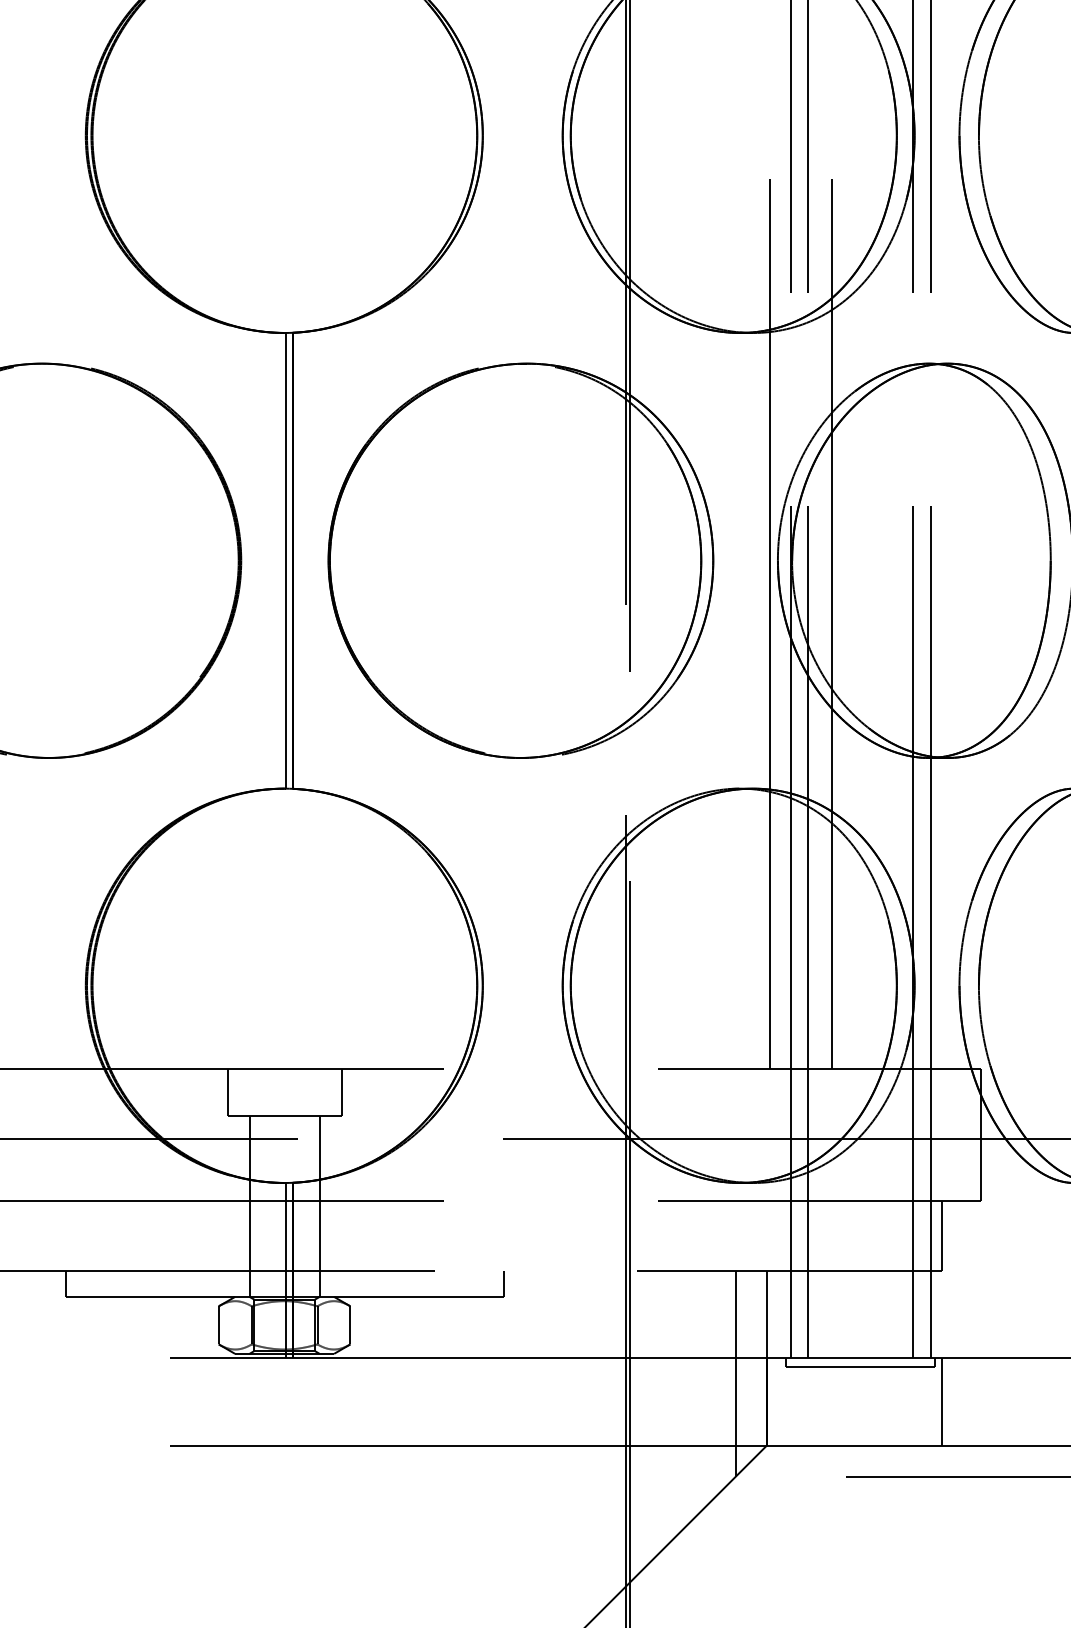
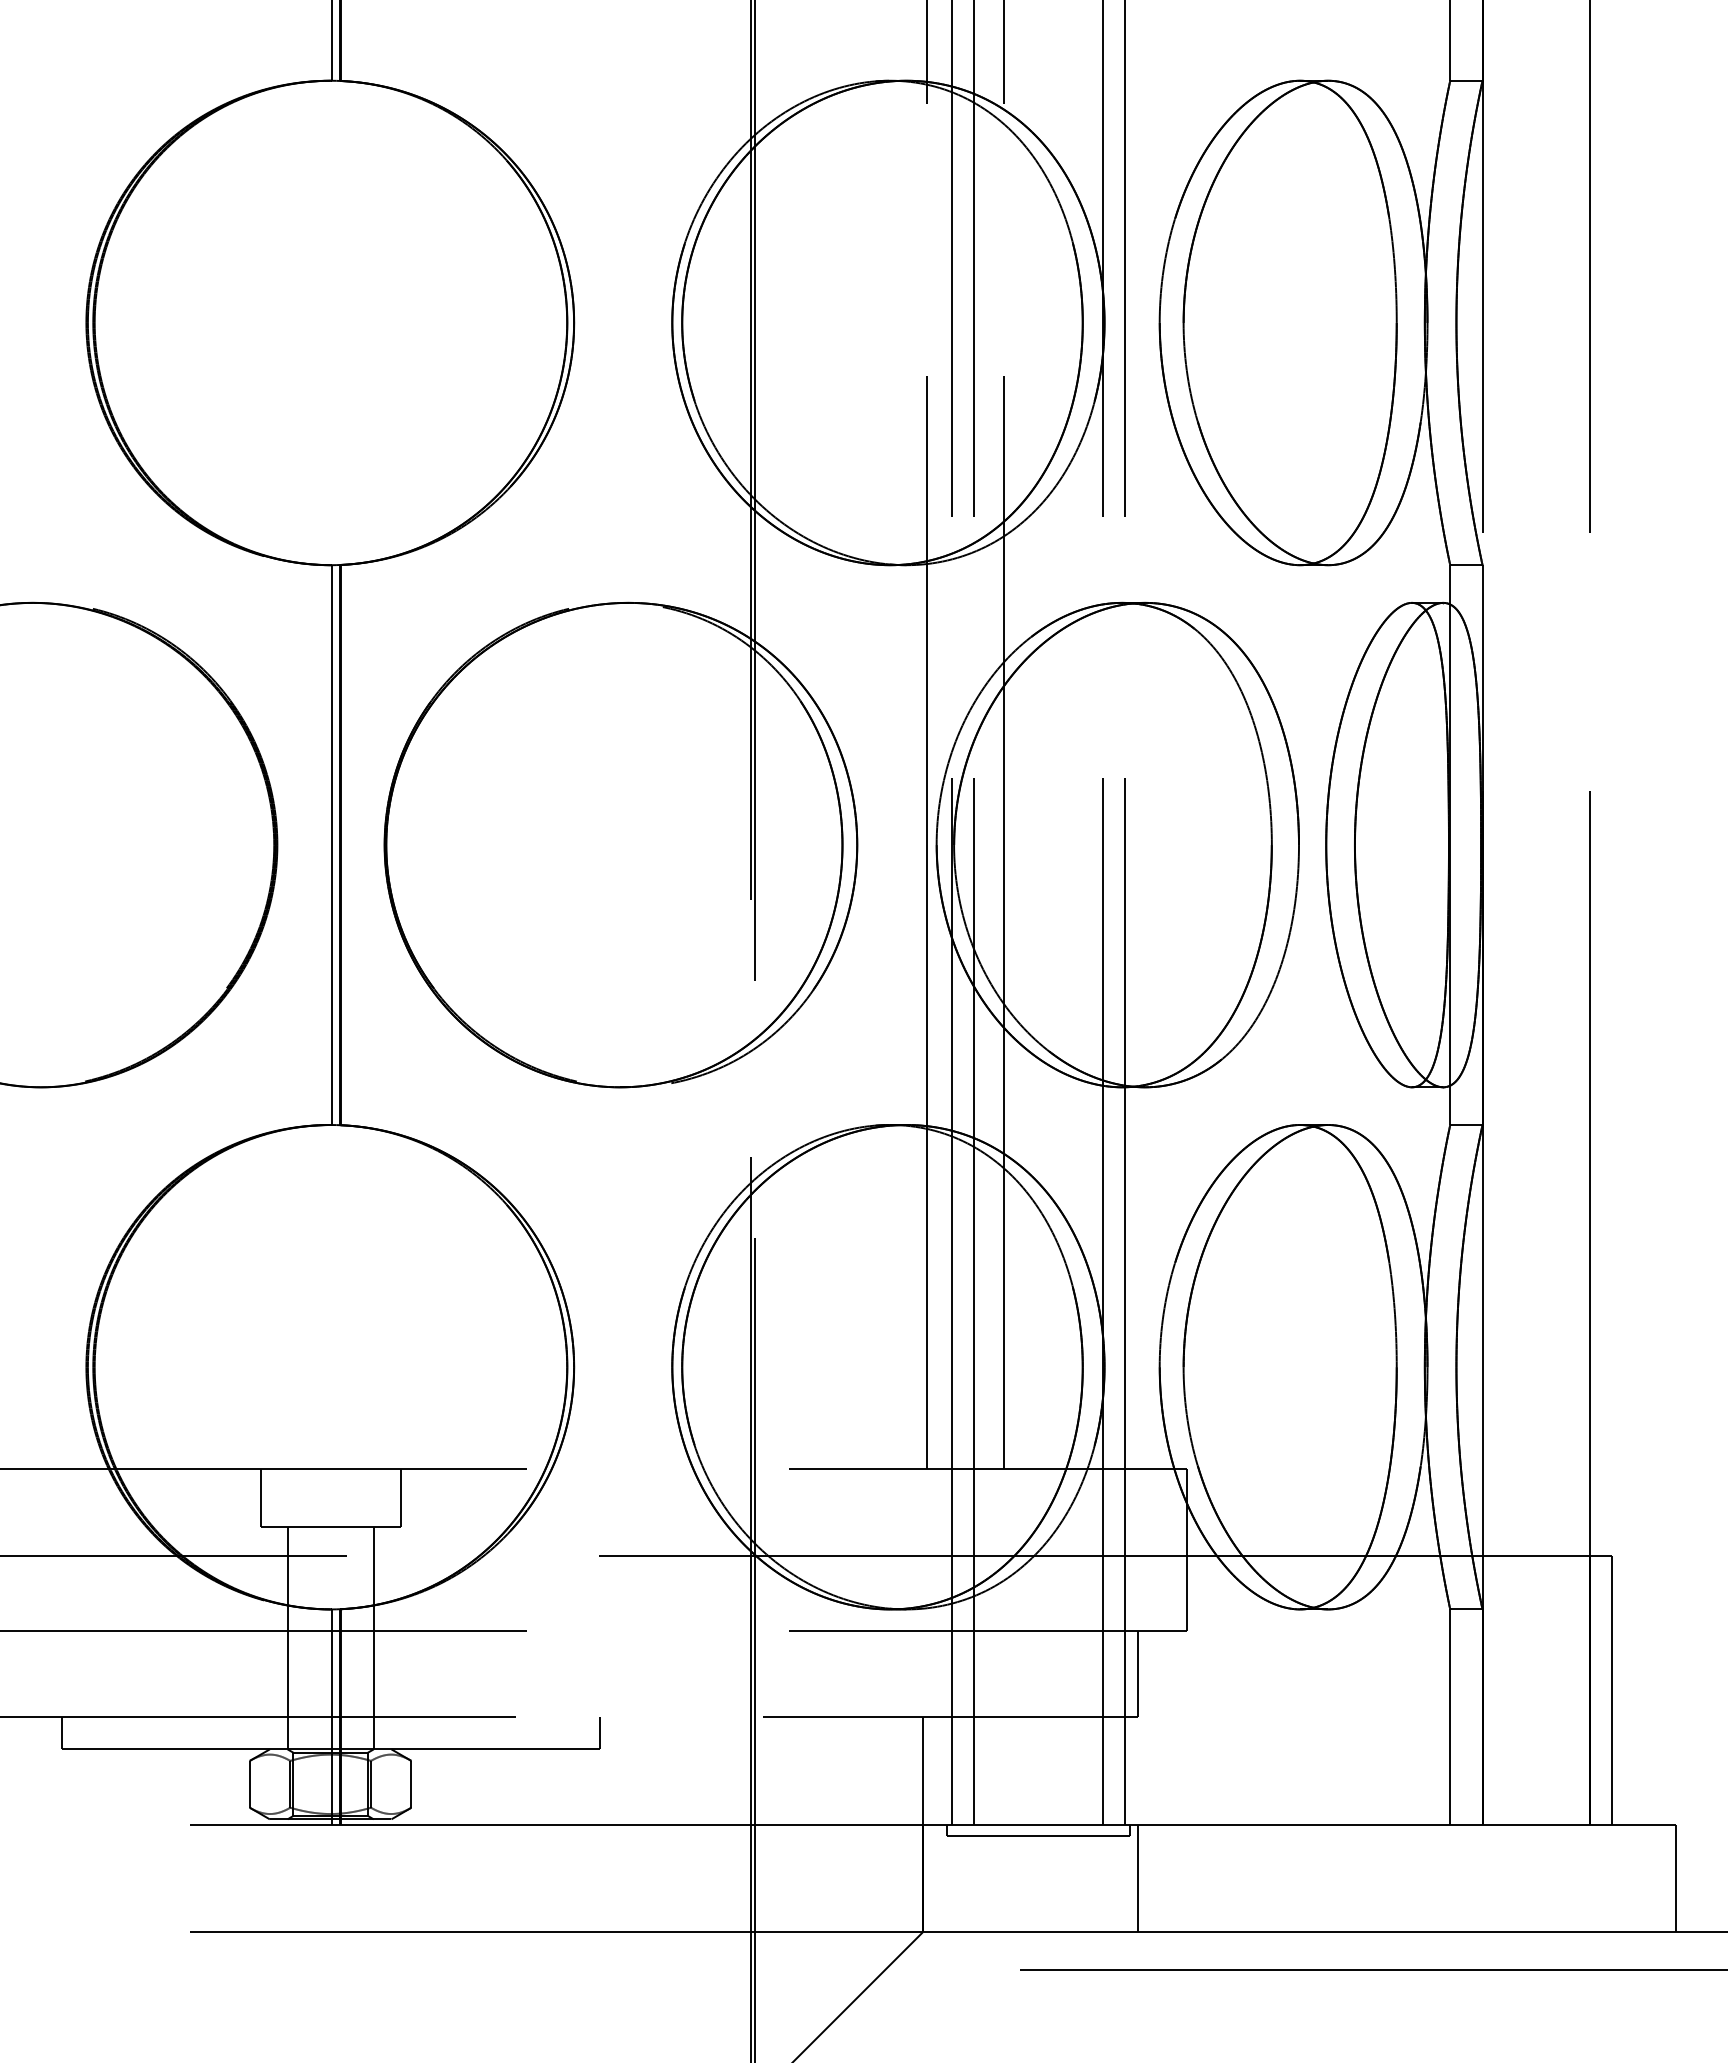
line: (736, 1373) -> (885, 1843), removed

